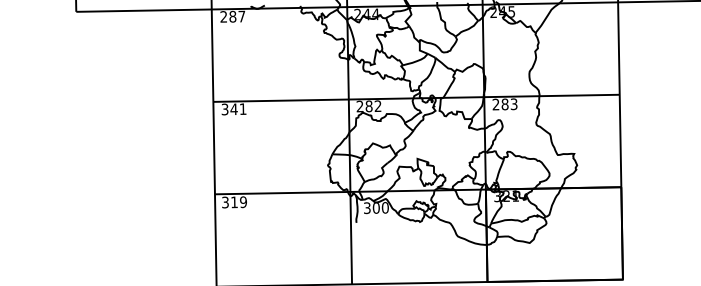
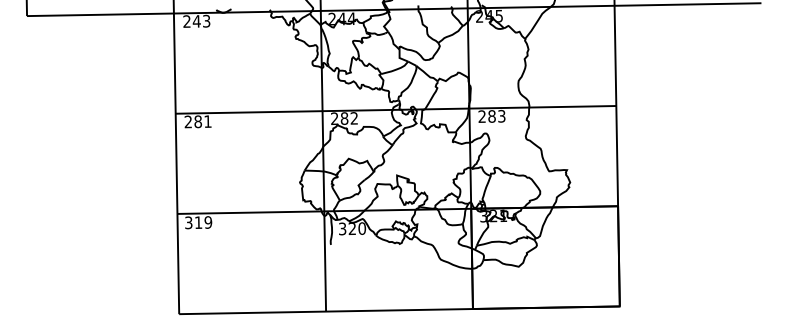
text: (237, 15) -> (201, 20), 287 -> 243
text: (229, 109) -> (193, 121), 341 -> 281
text: (376, 208) -> (352, 229), 300 -> 320

